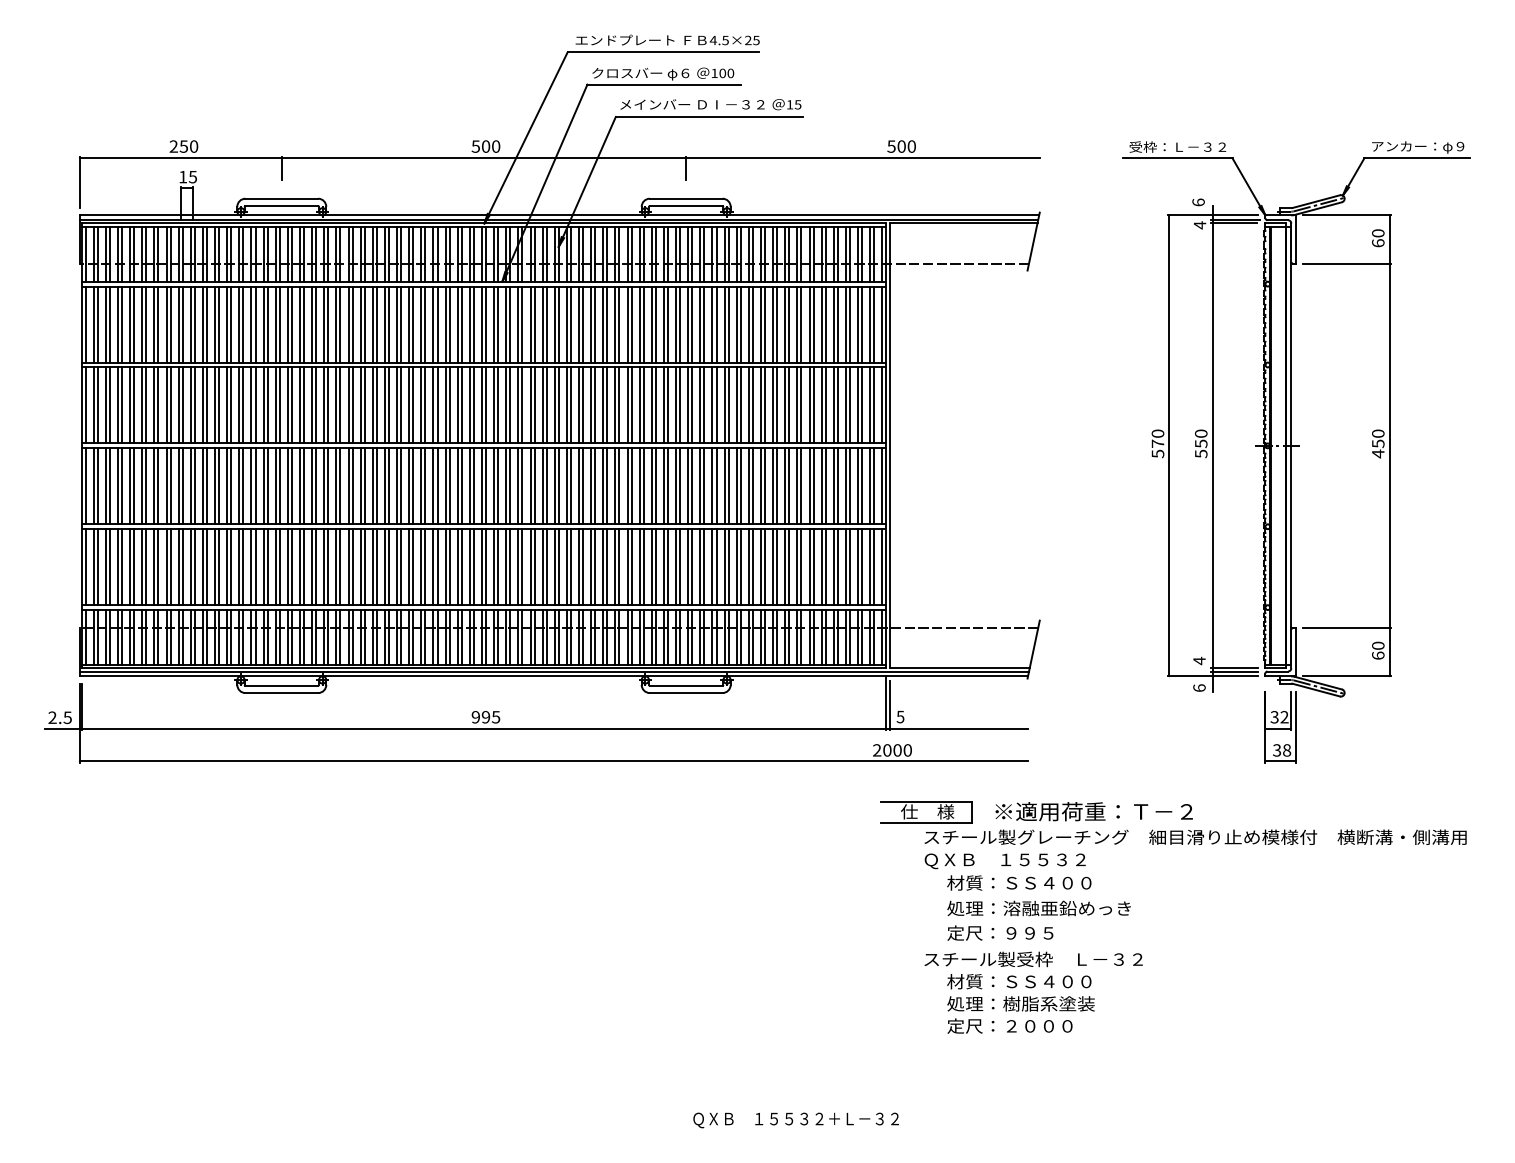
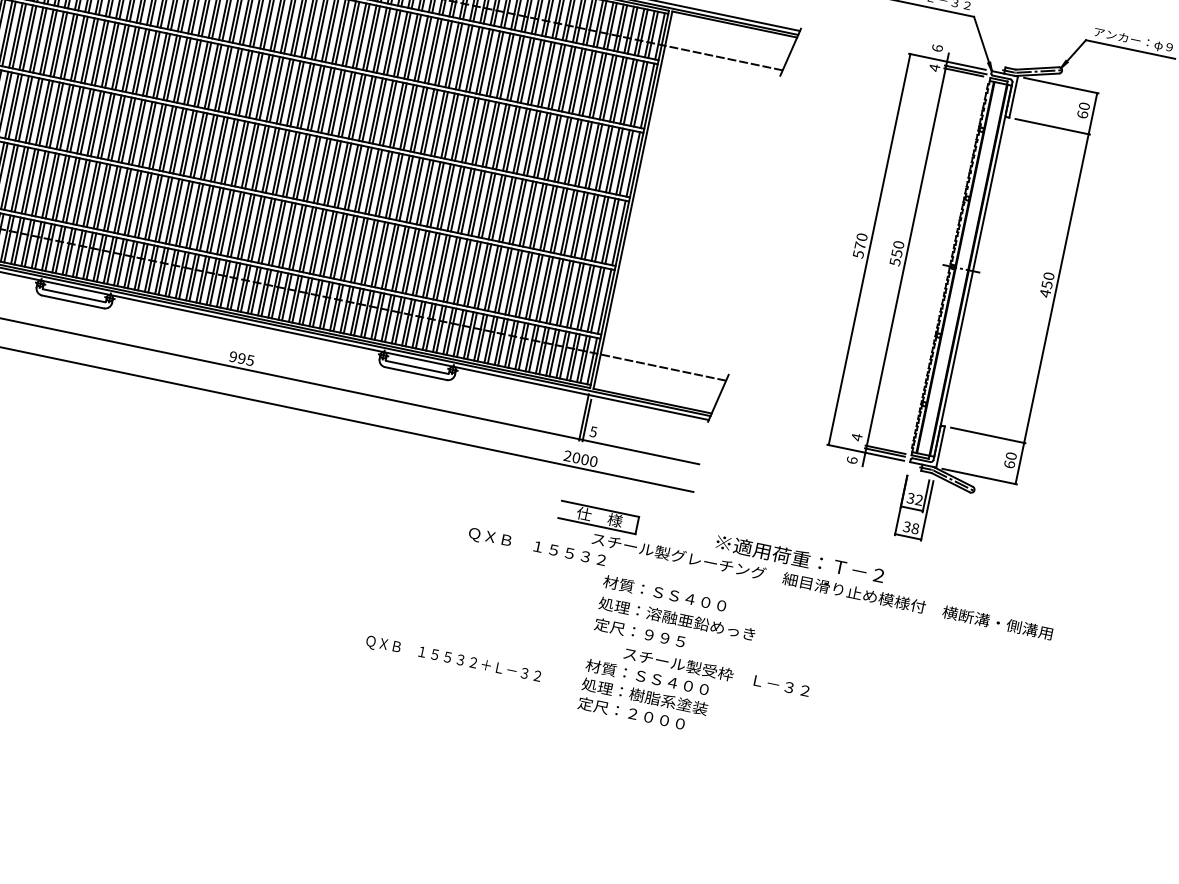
text: (1093, 811) -> (799, 558), moved
text: (1004, 861) -> (536, 547), moved
text: (1033, 959) -> (716, 672), moved
text: (795, 1120) -> (452, 659), moved

